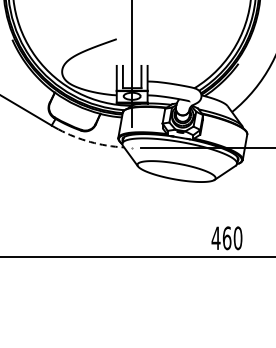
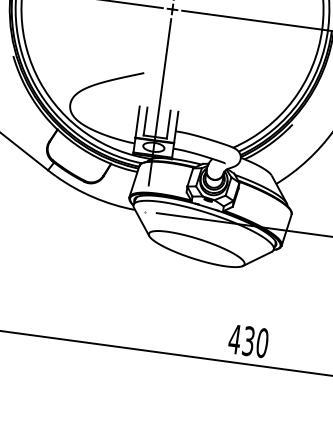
arc: (90, 141) -> (93, 196), dashed -> solid
text: (226, 238) -> (247, 341), 460 -> 430

